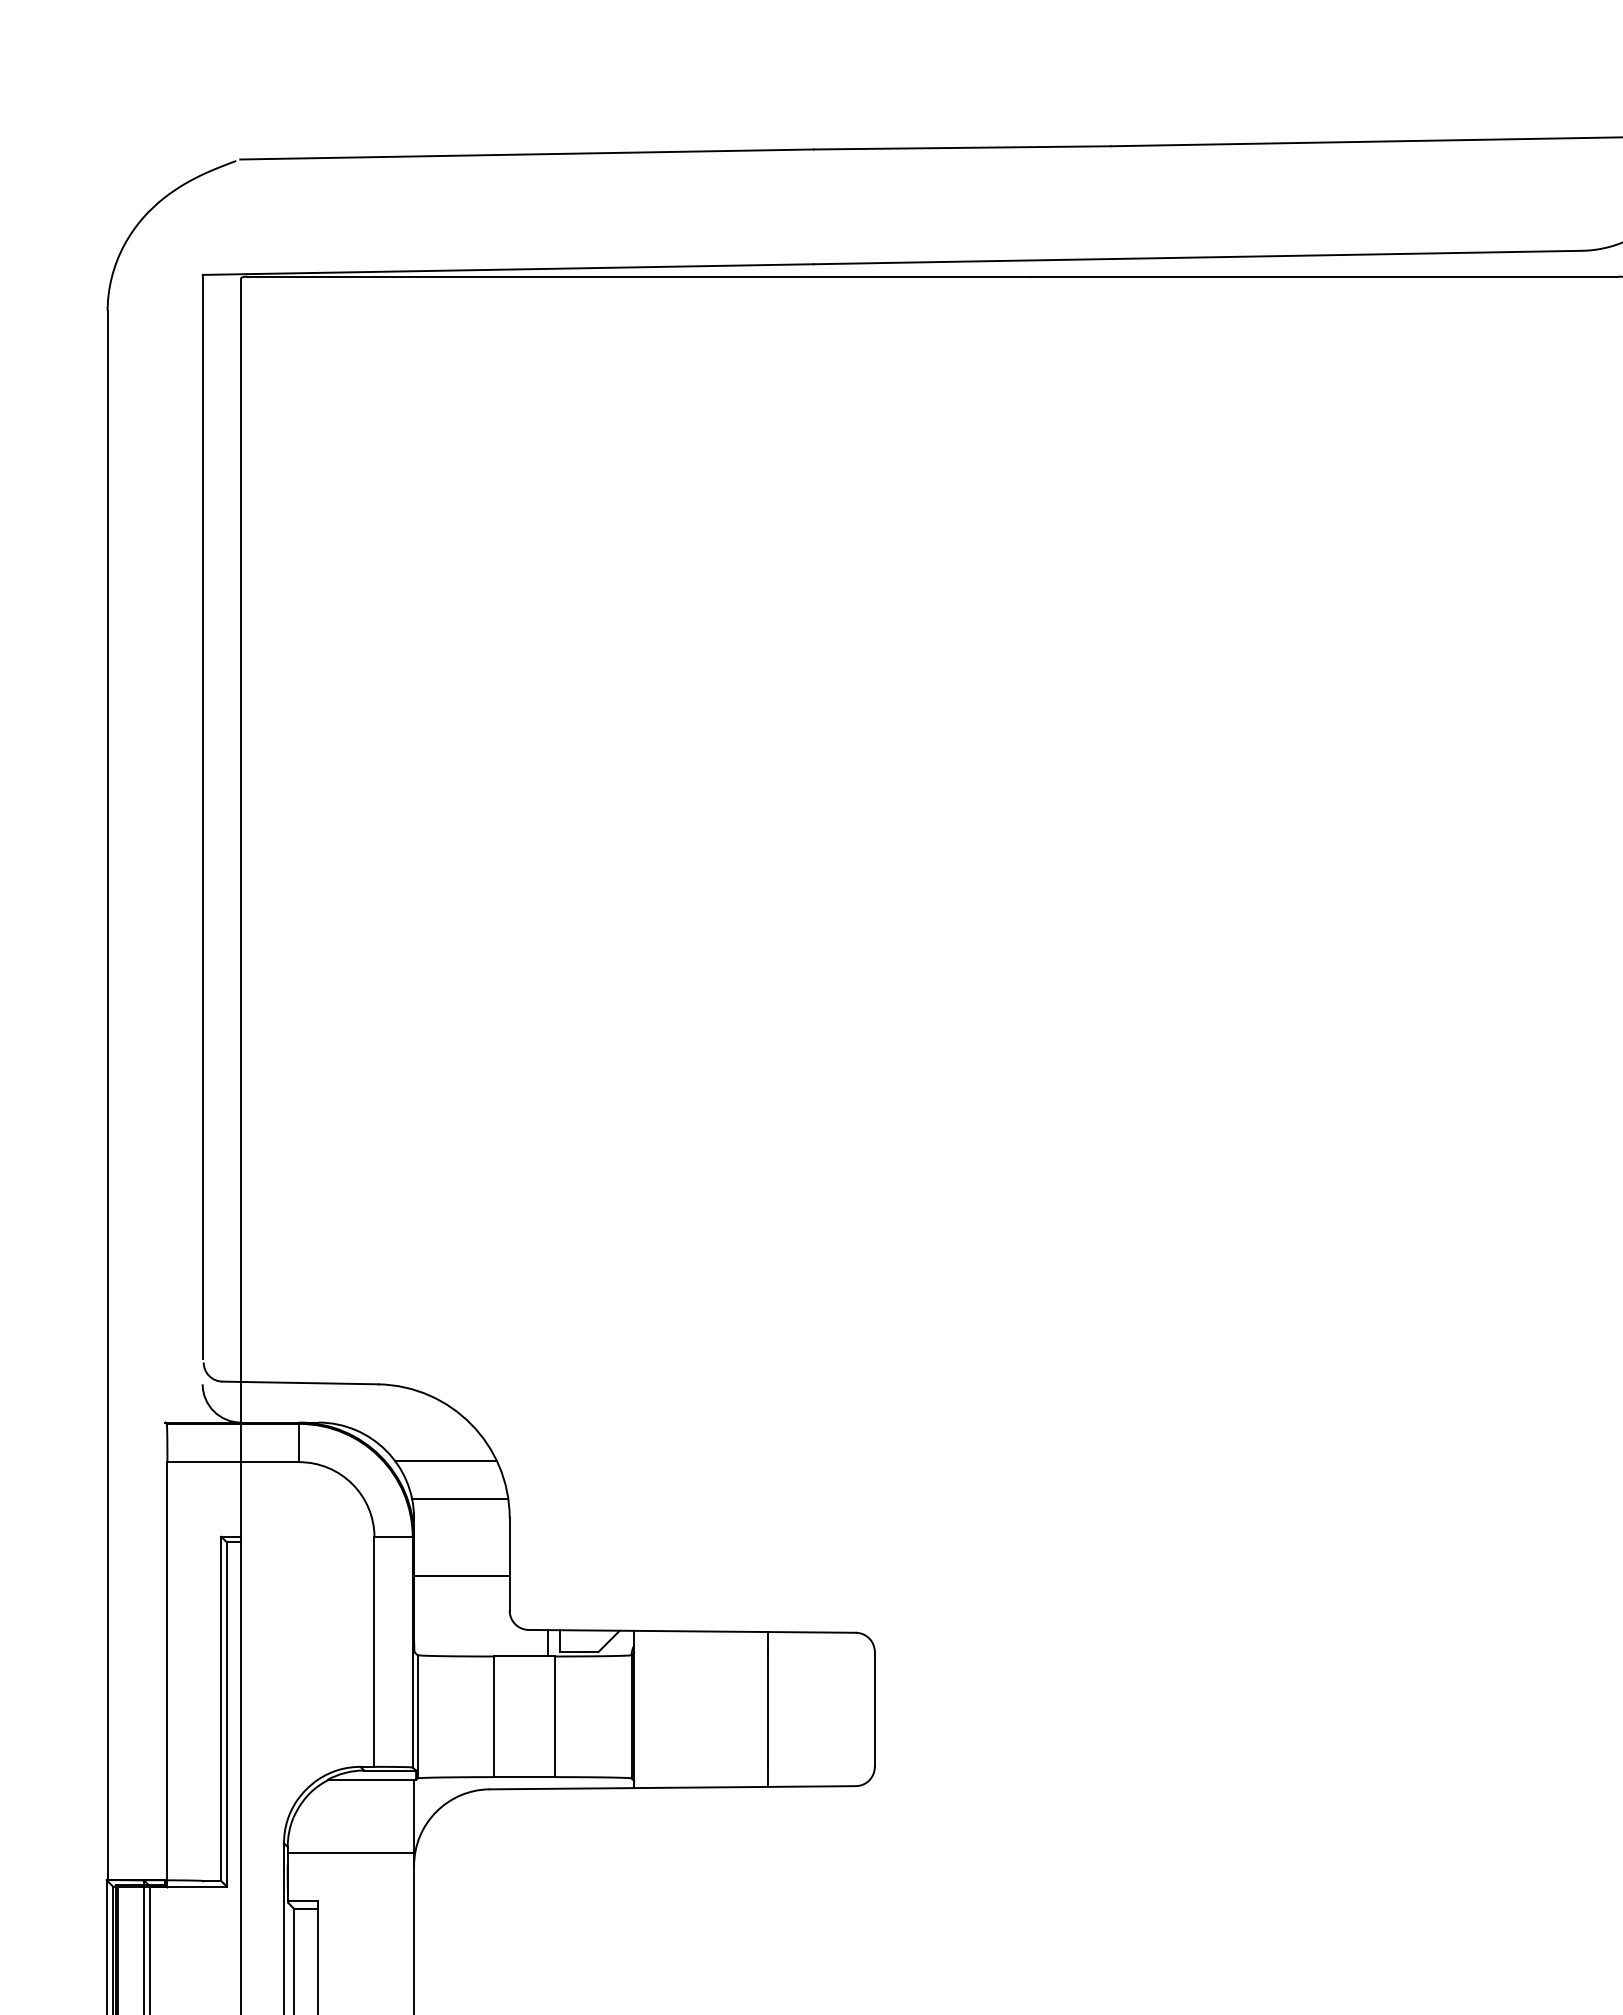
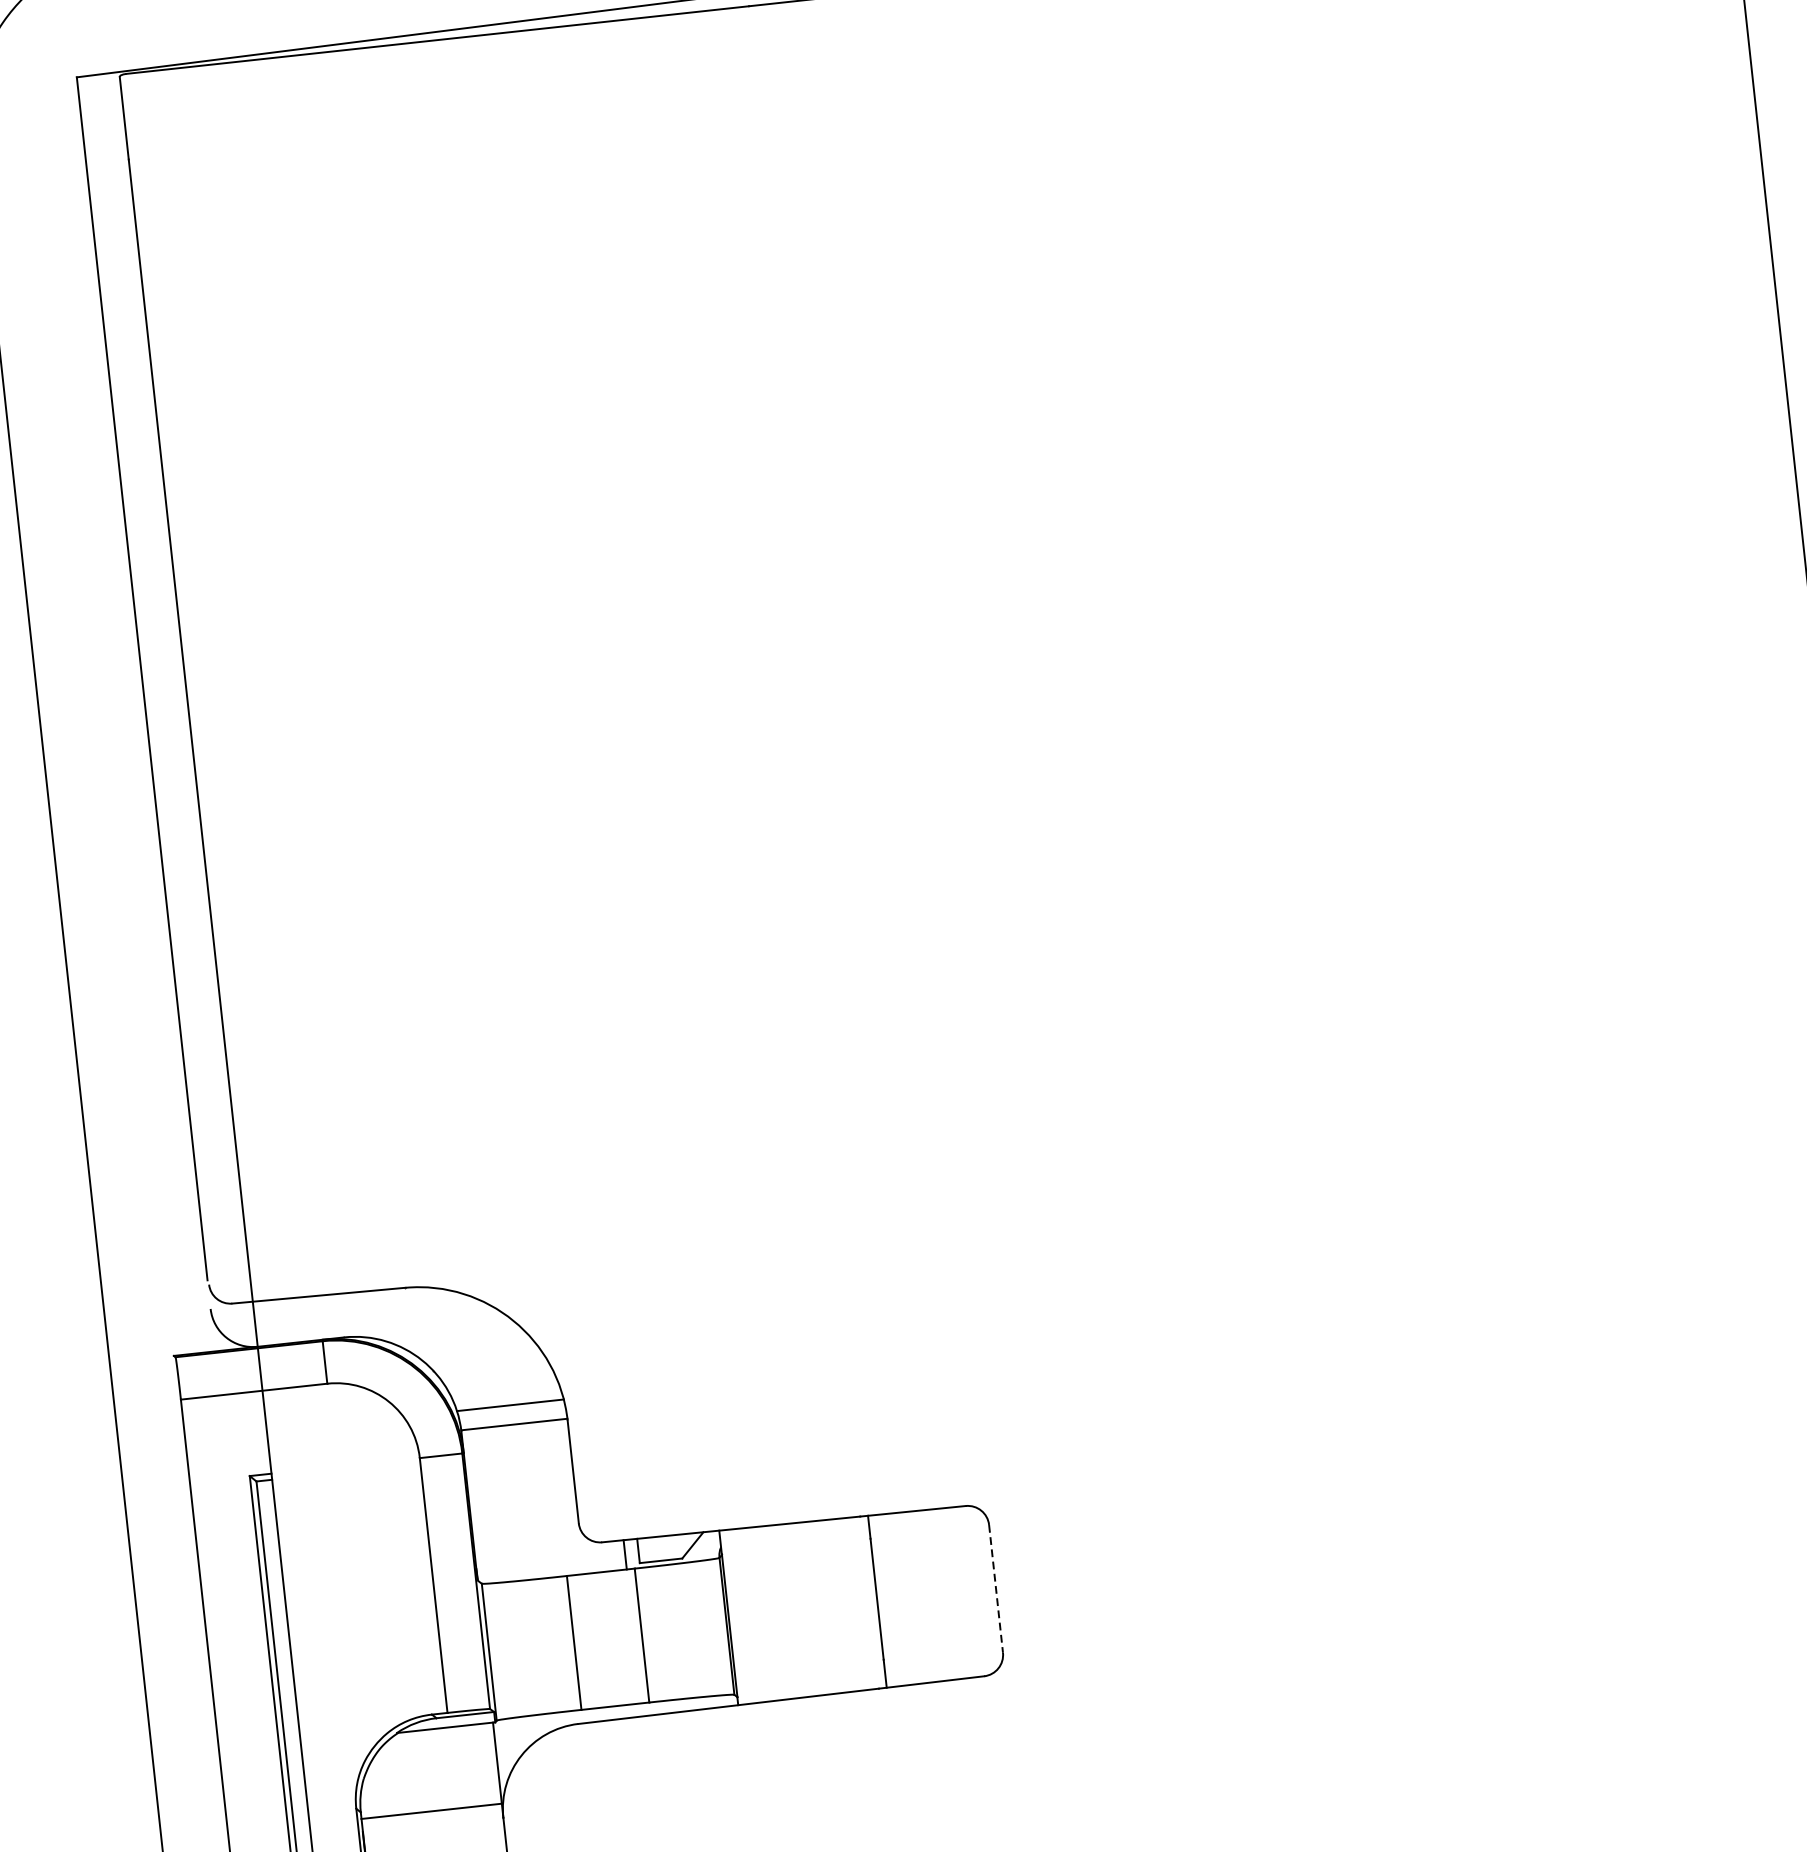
line: (445, 1460) -> (489, 1364), removed
line: (461, 1575) -> (513, 1424), moved
line: (874, 1709) -> (995, 1588), solid -> dashed

